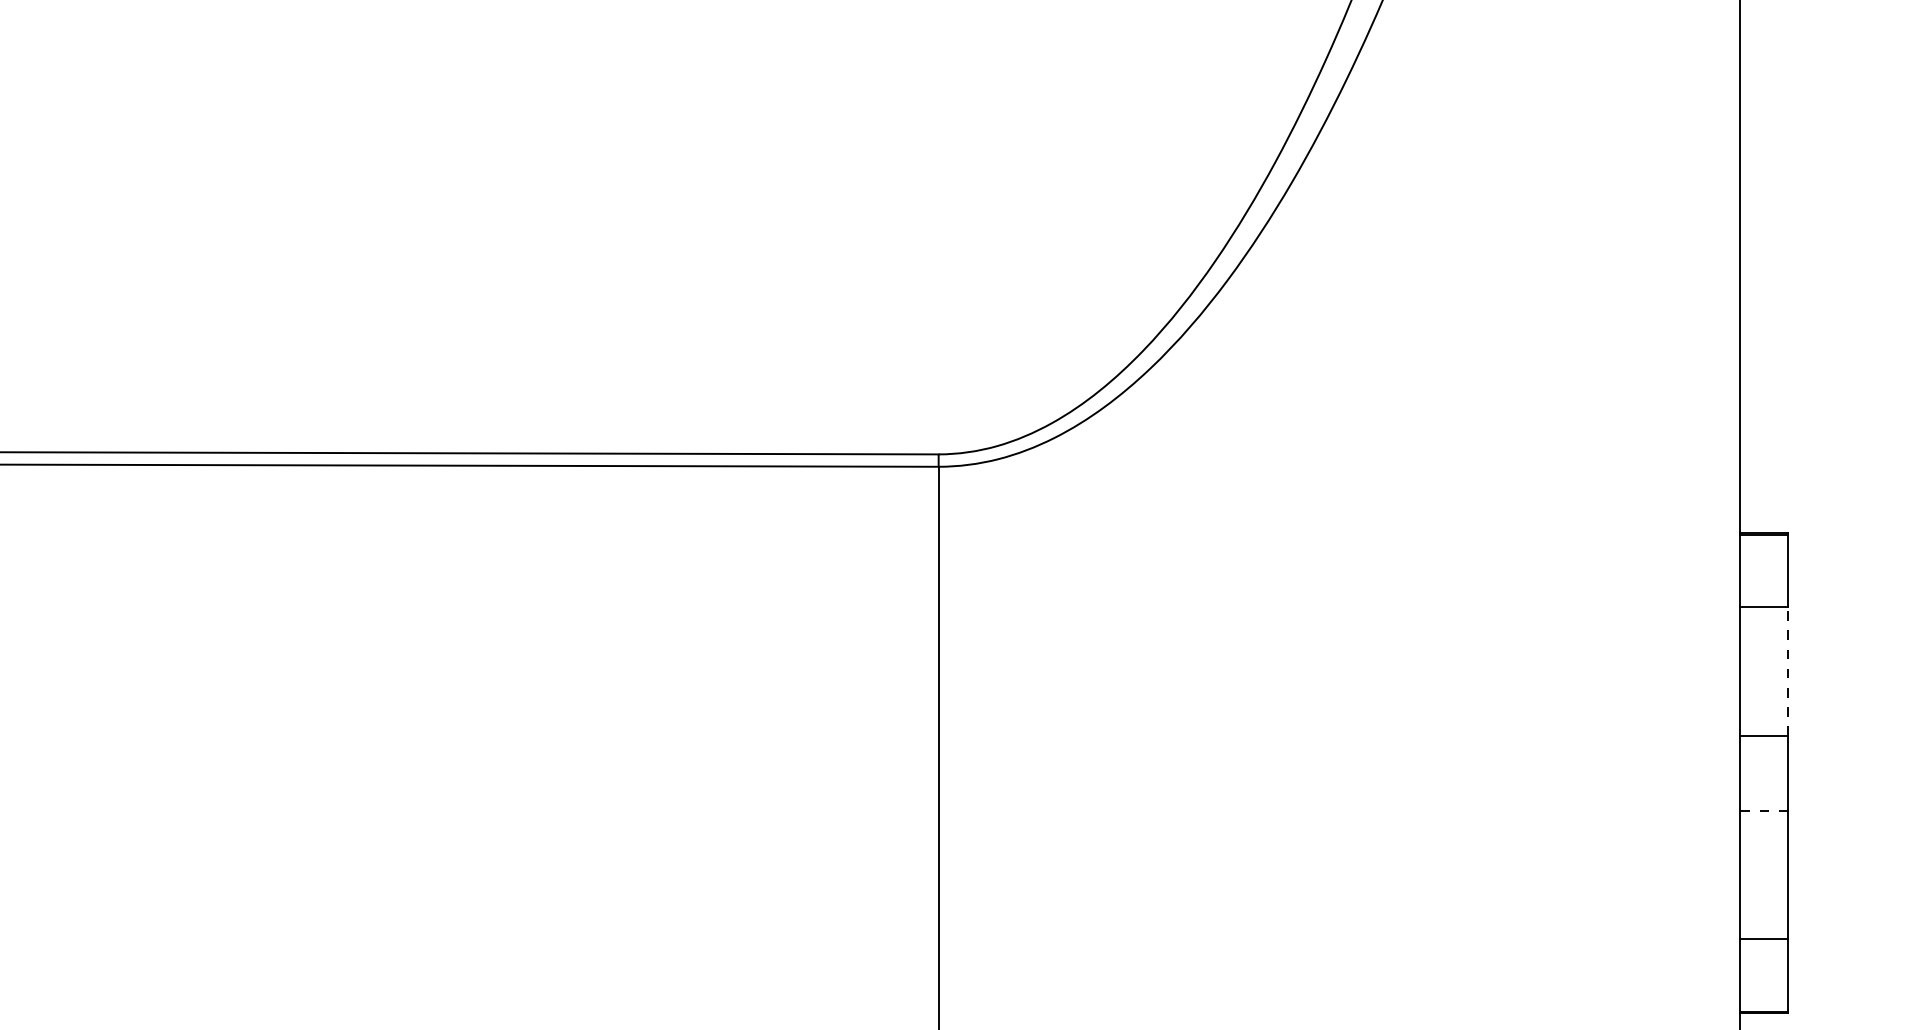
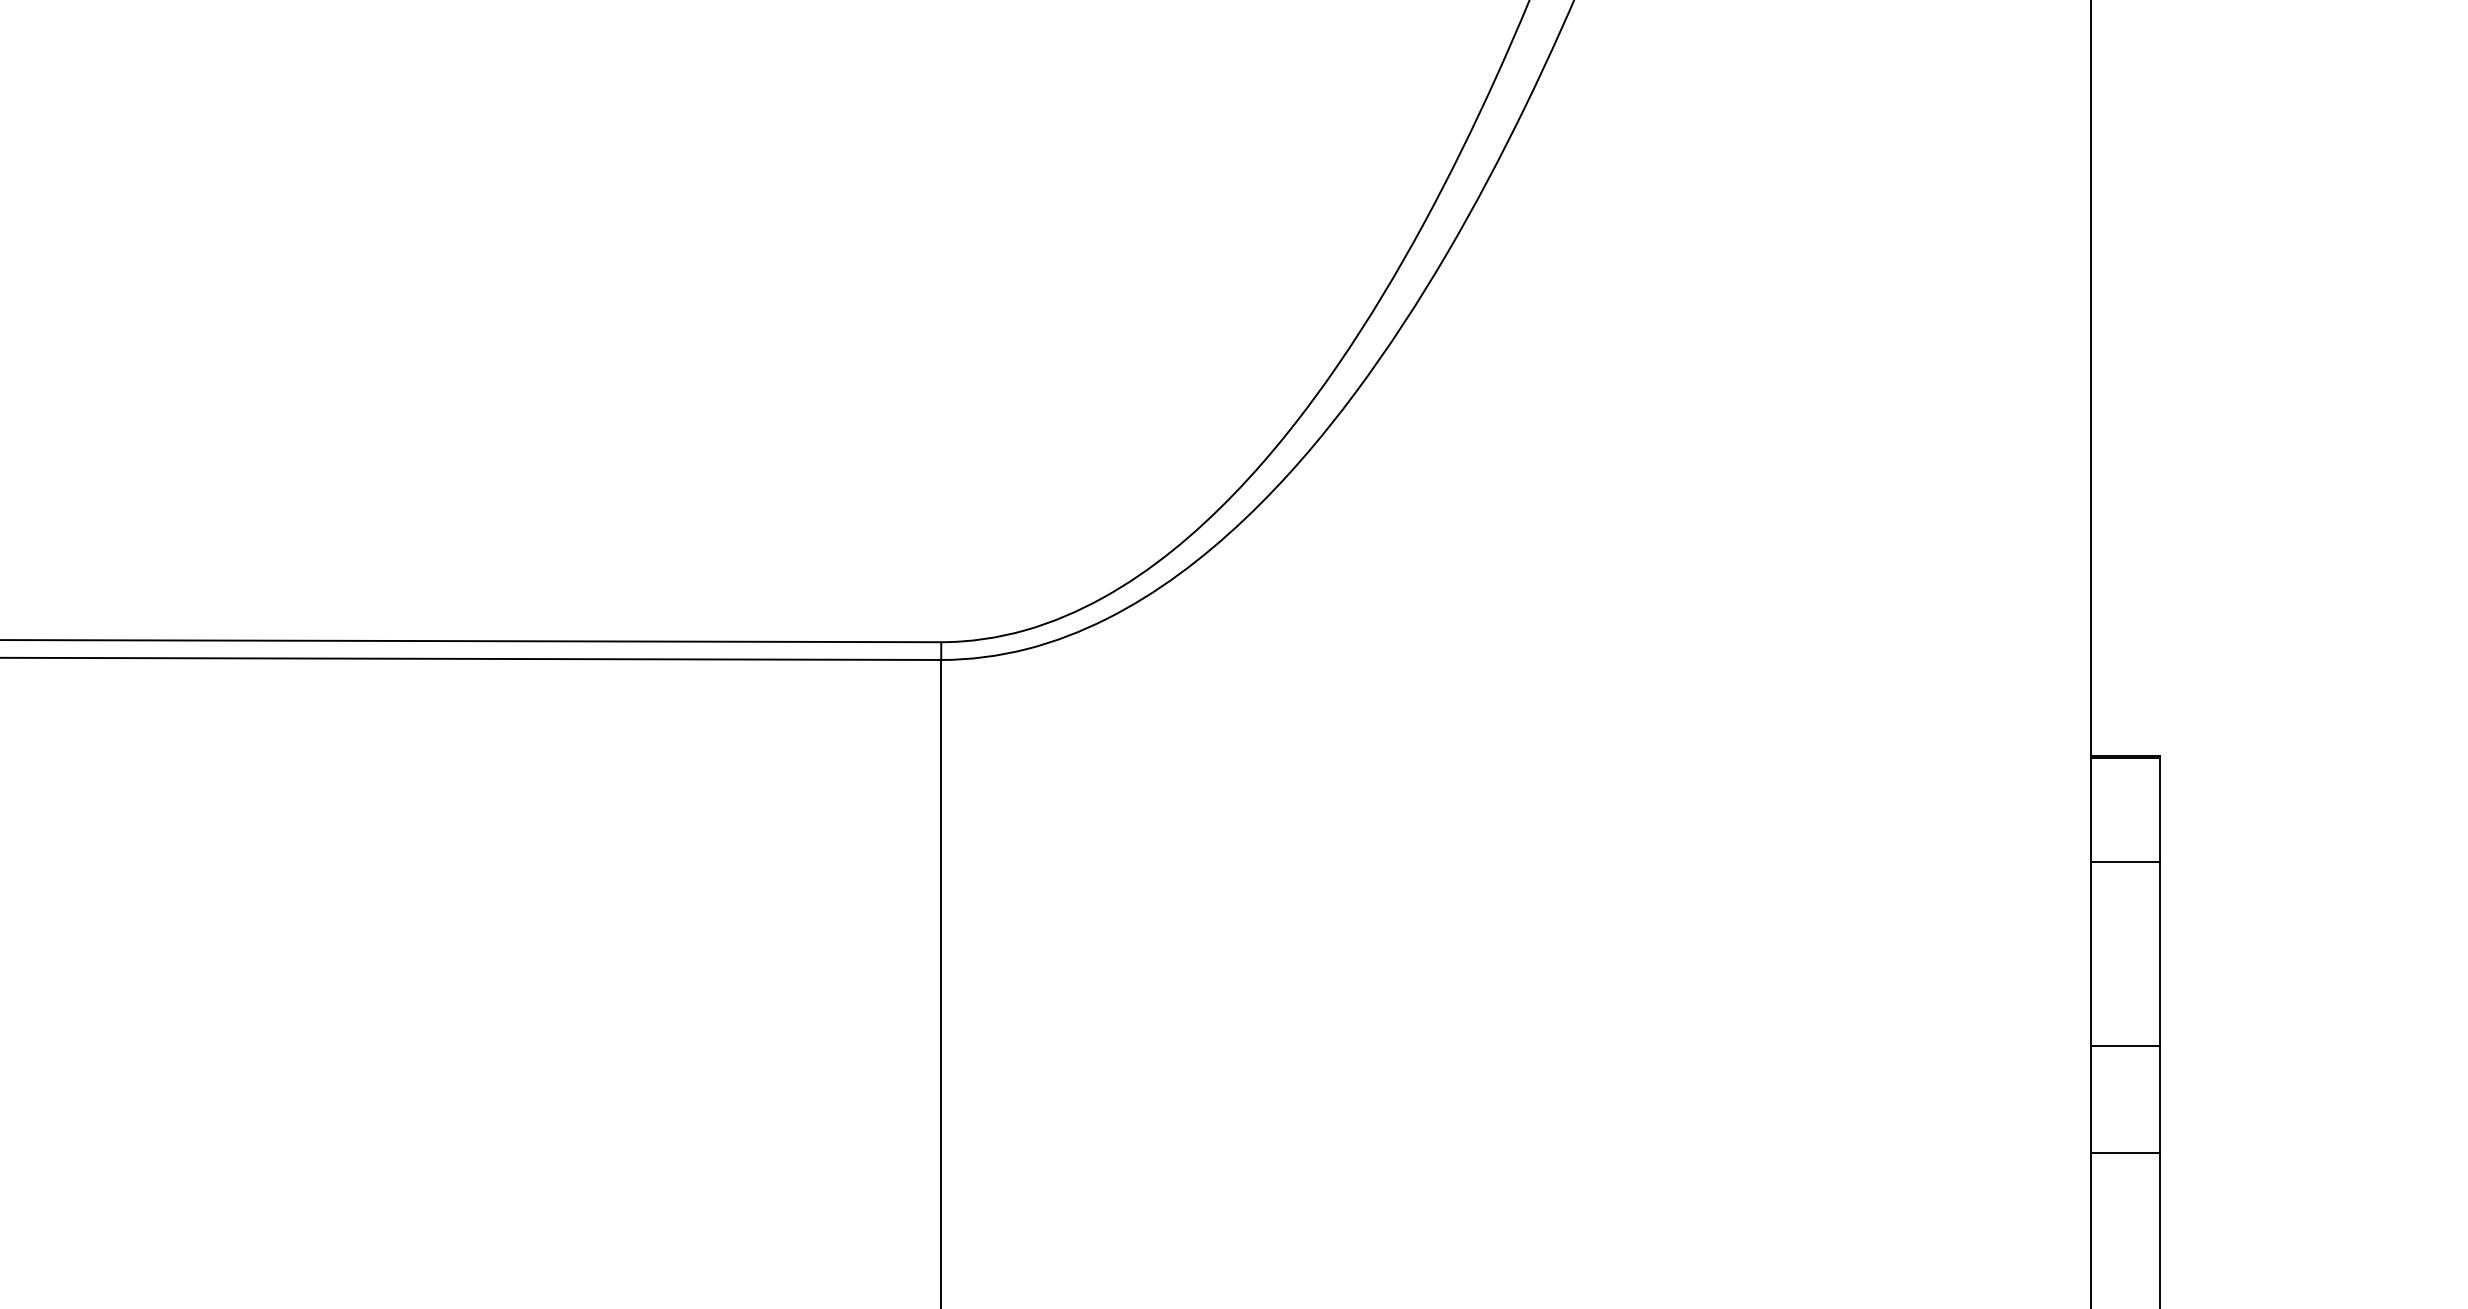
line: (1788, 671) -> (2159, 953), dashed -> solid
line: (1763, 810) -> (2124, 1152), dashed -> solid

